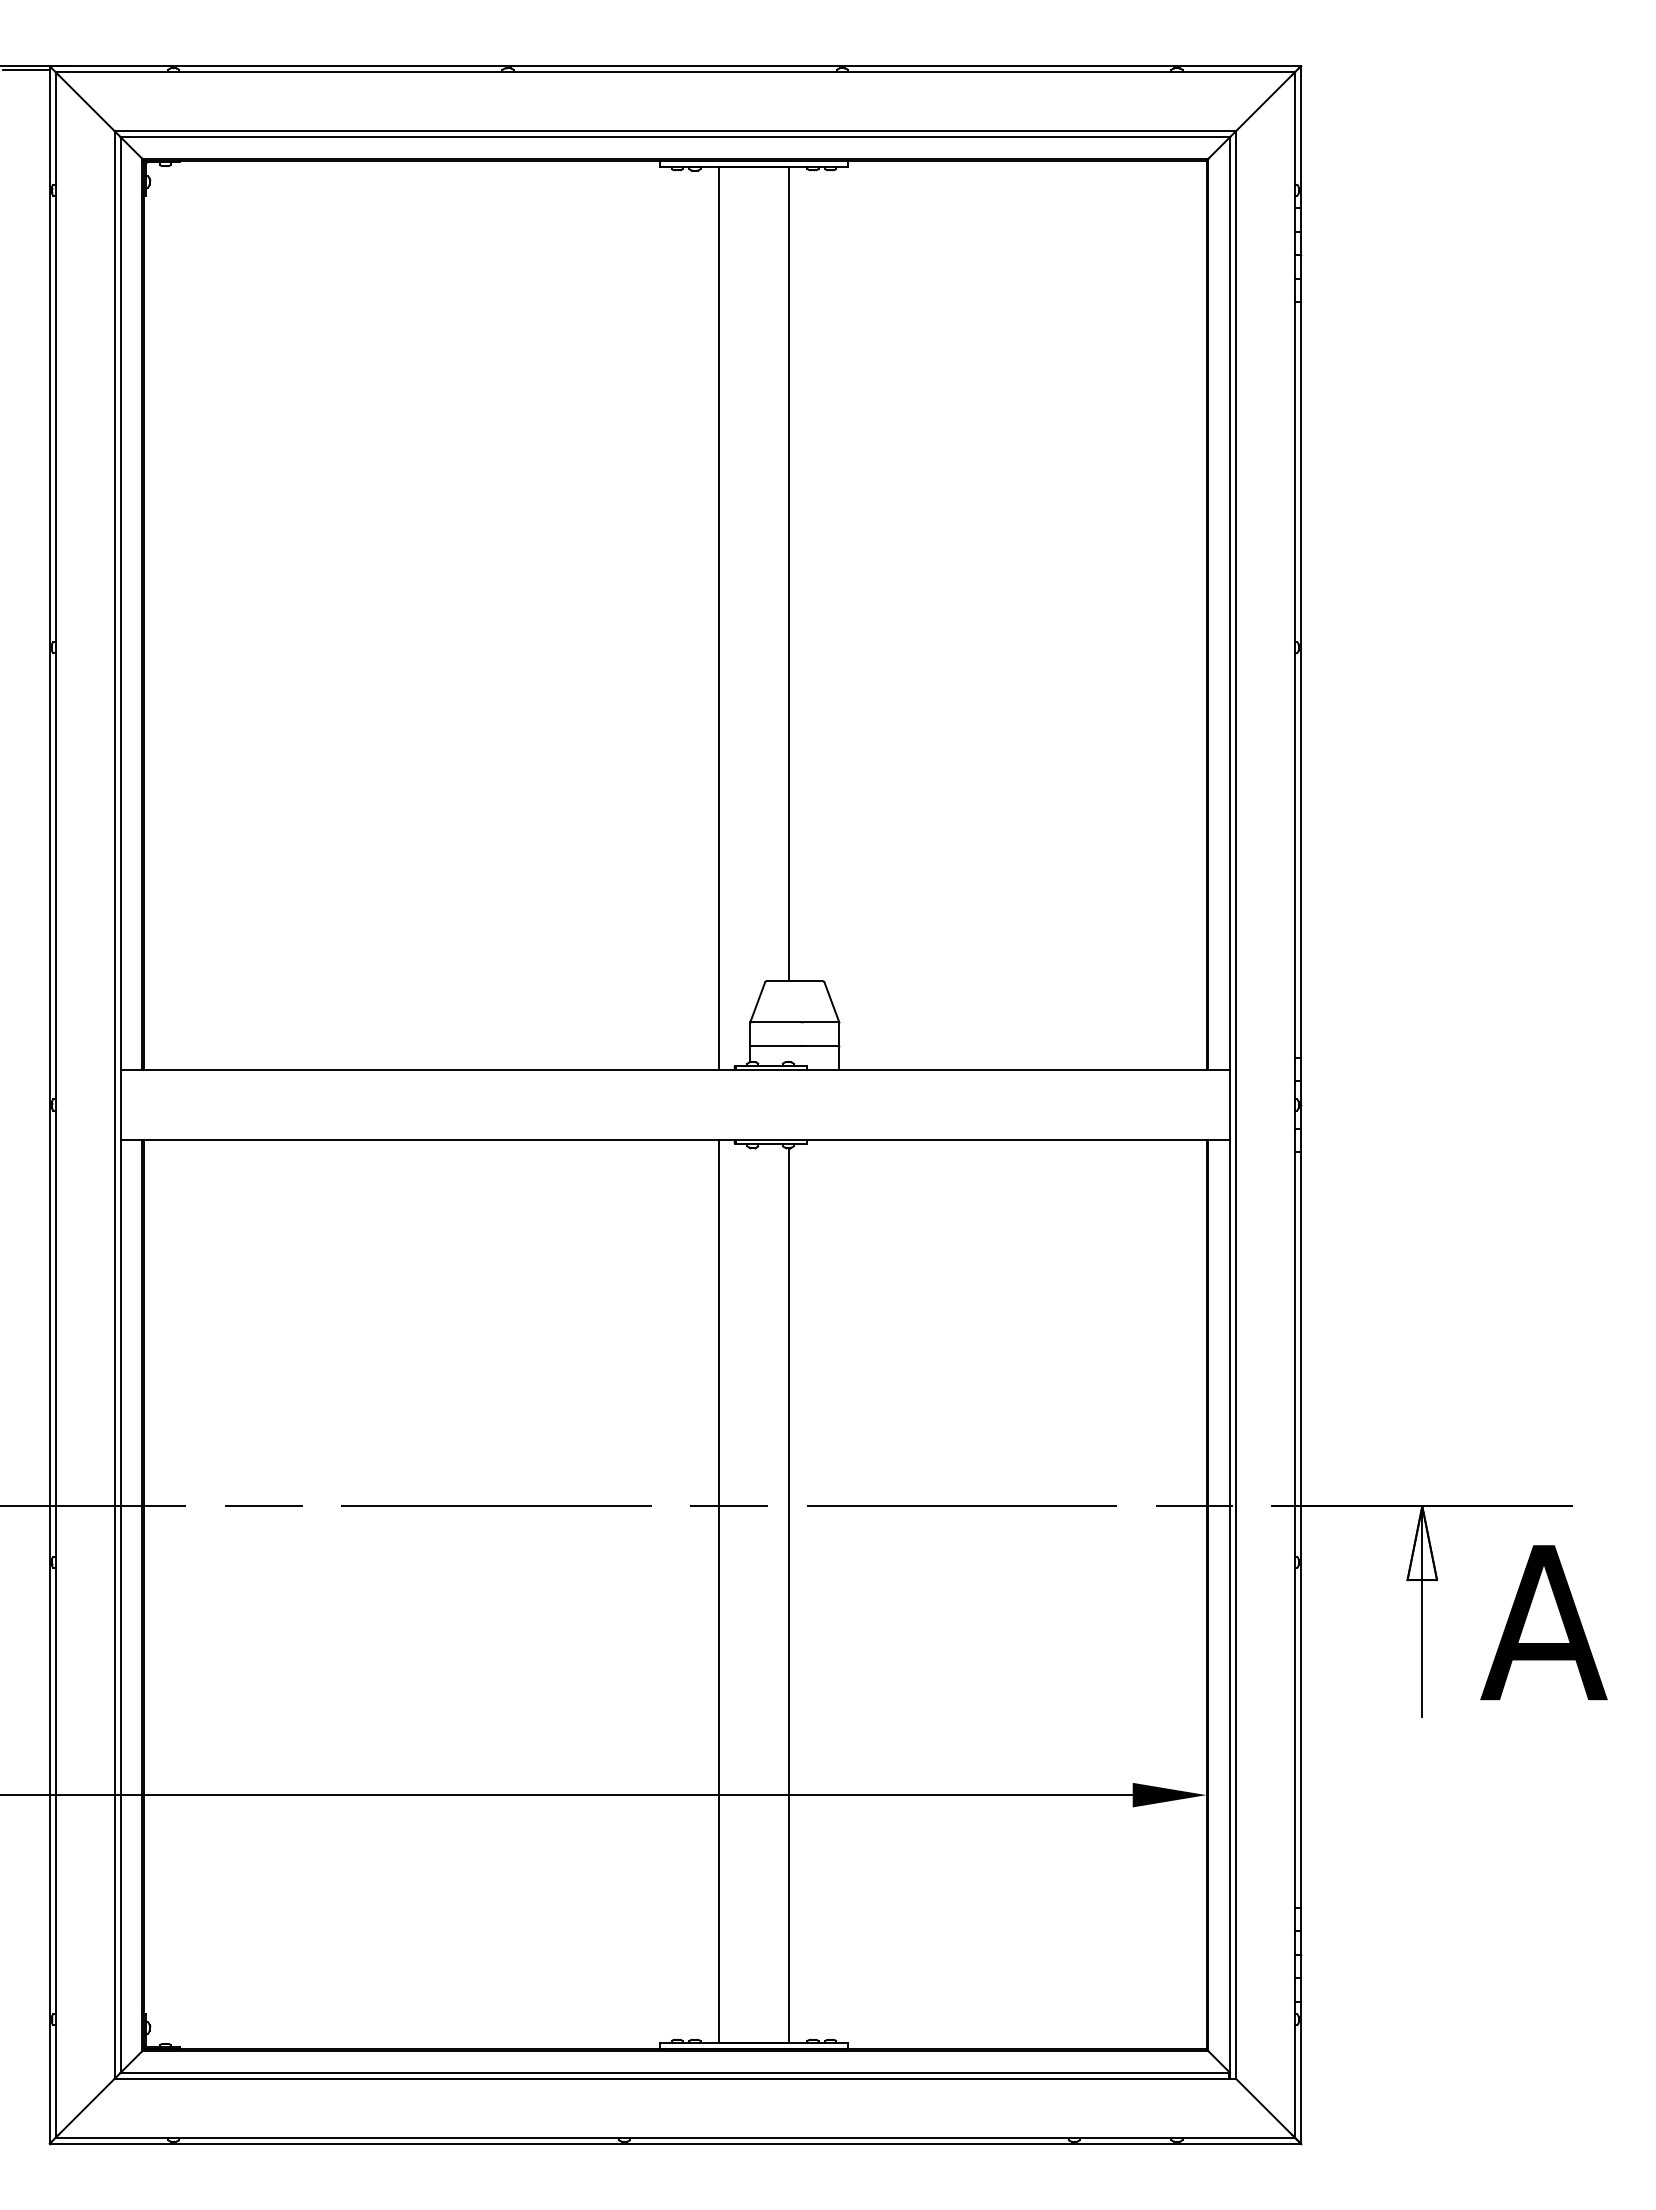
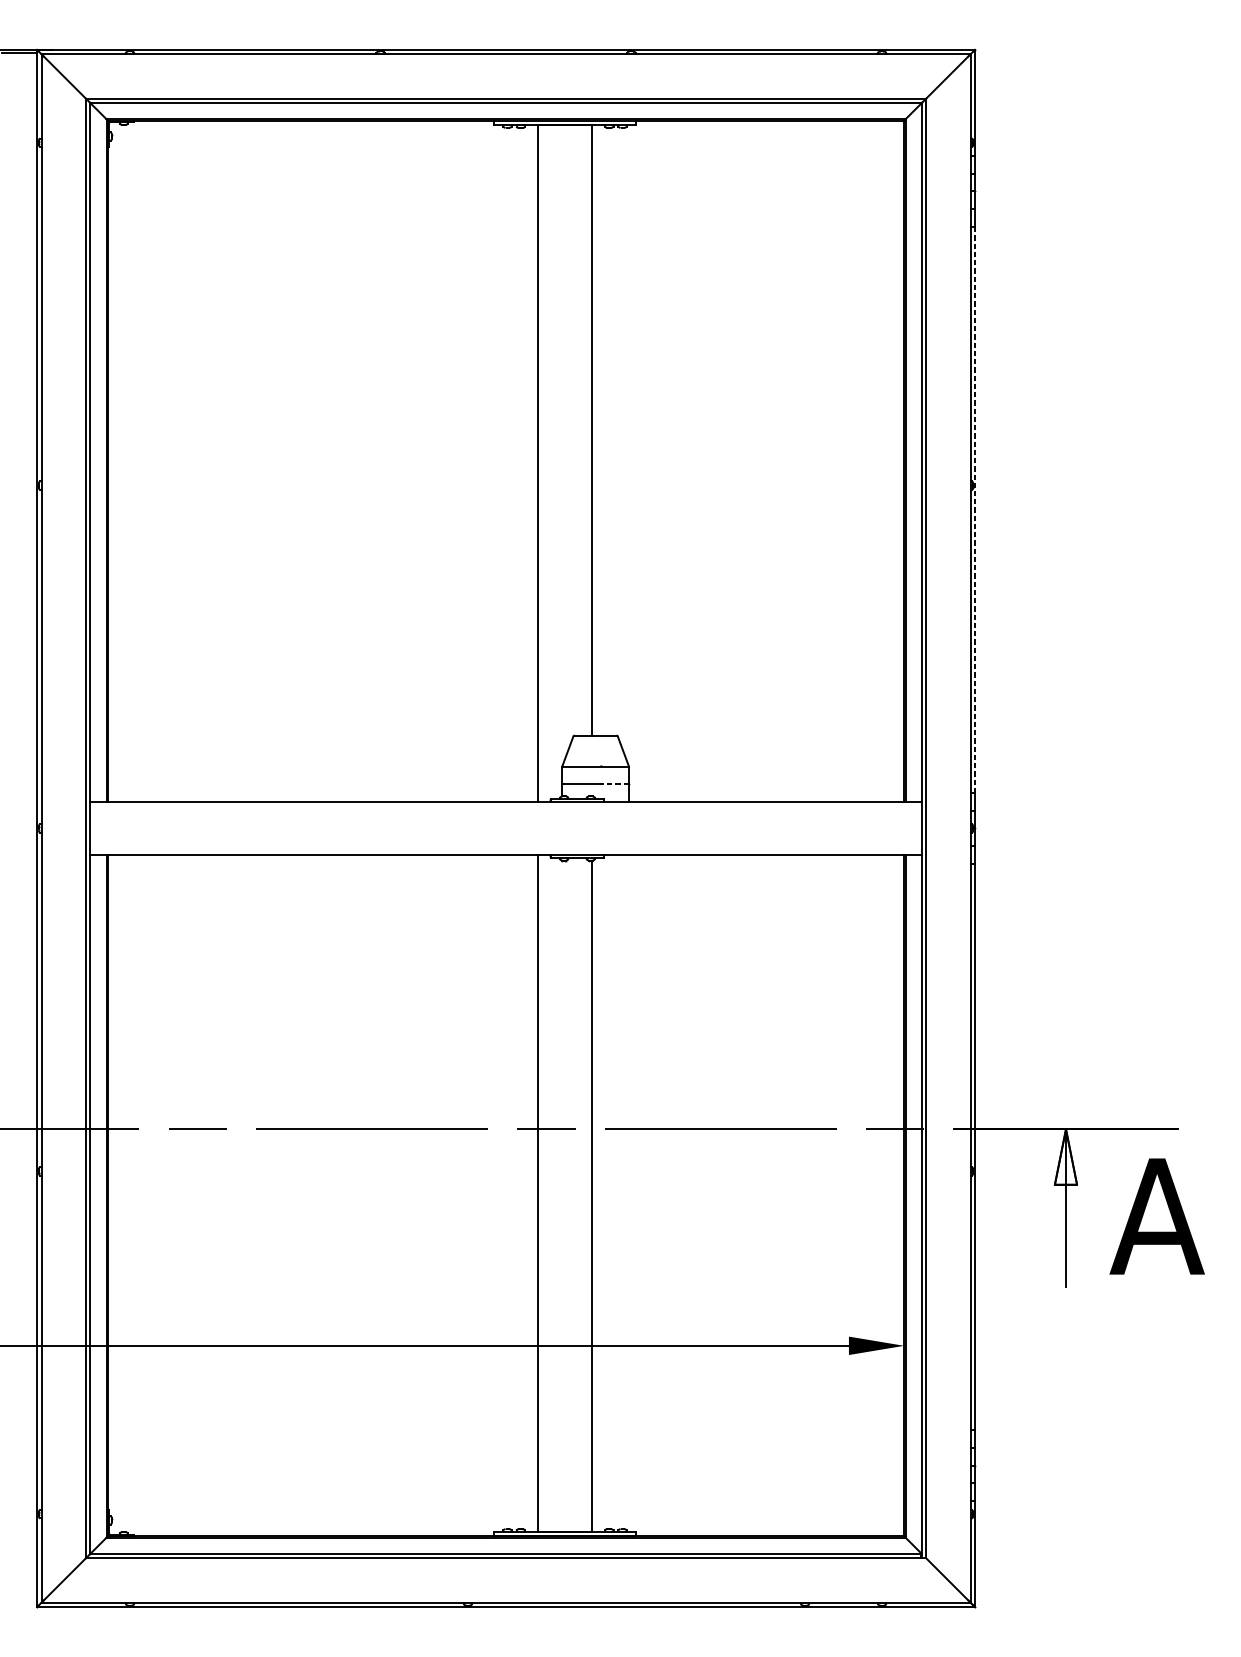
line: (1300, 680) -> (974, 510), solid -> dashed
line: (821, 1045) -> (615, 783), solid -> dashed

